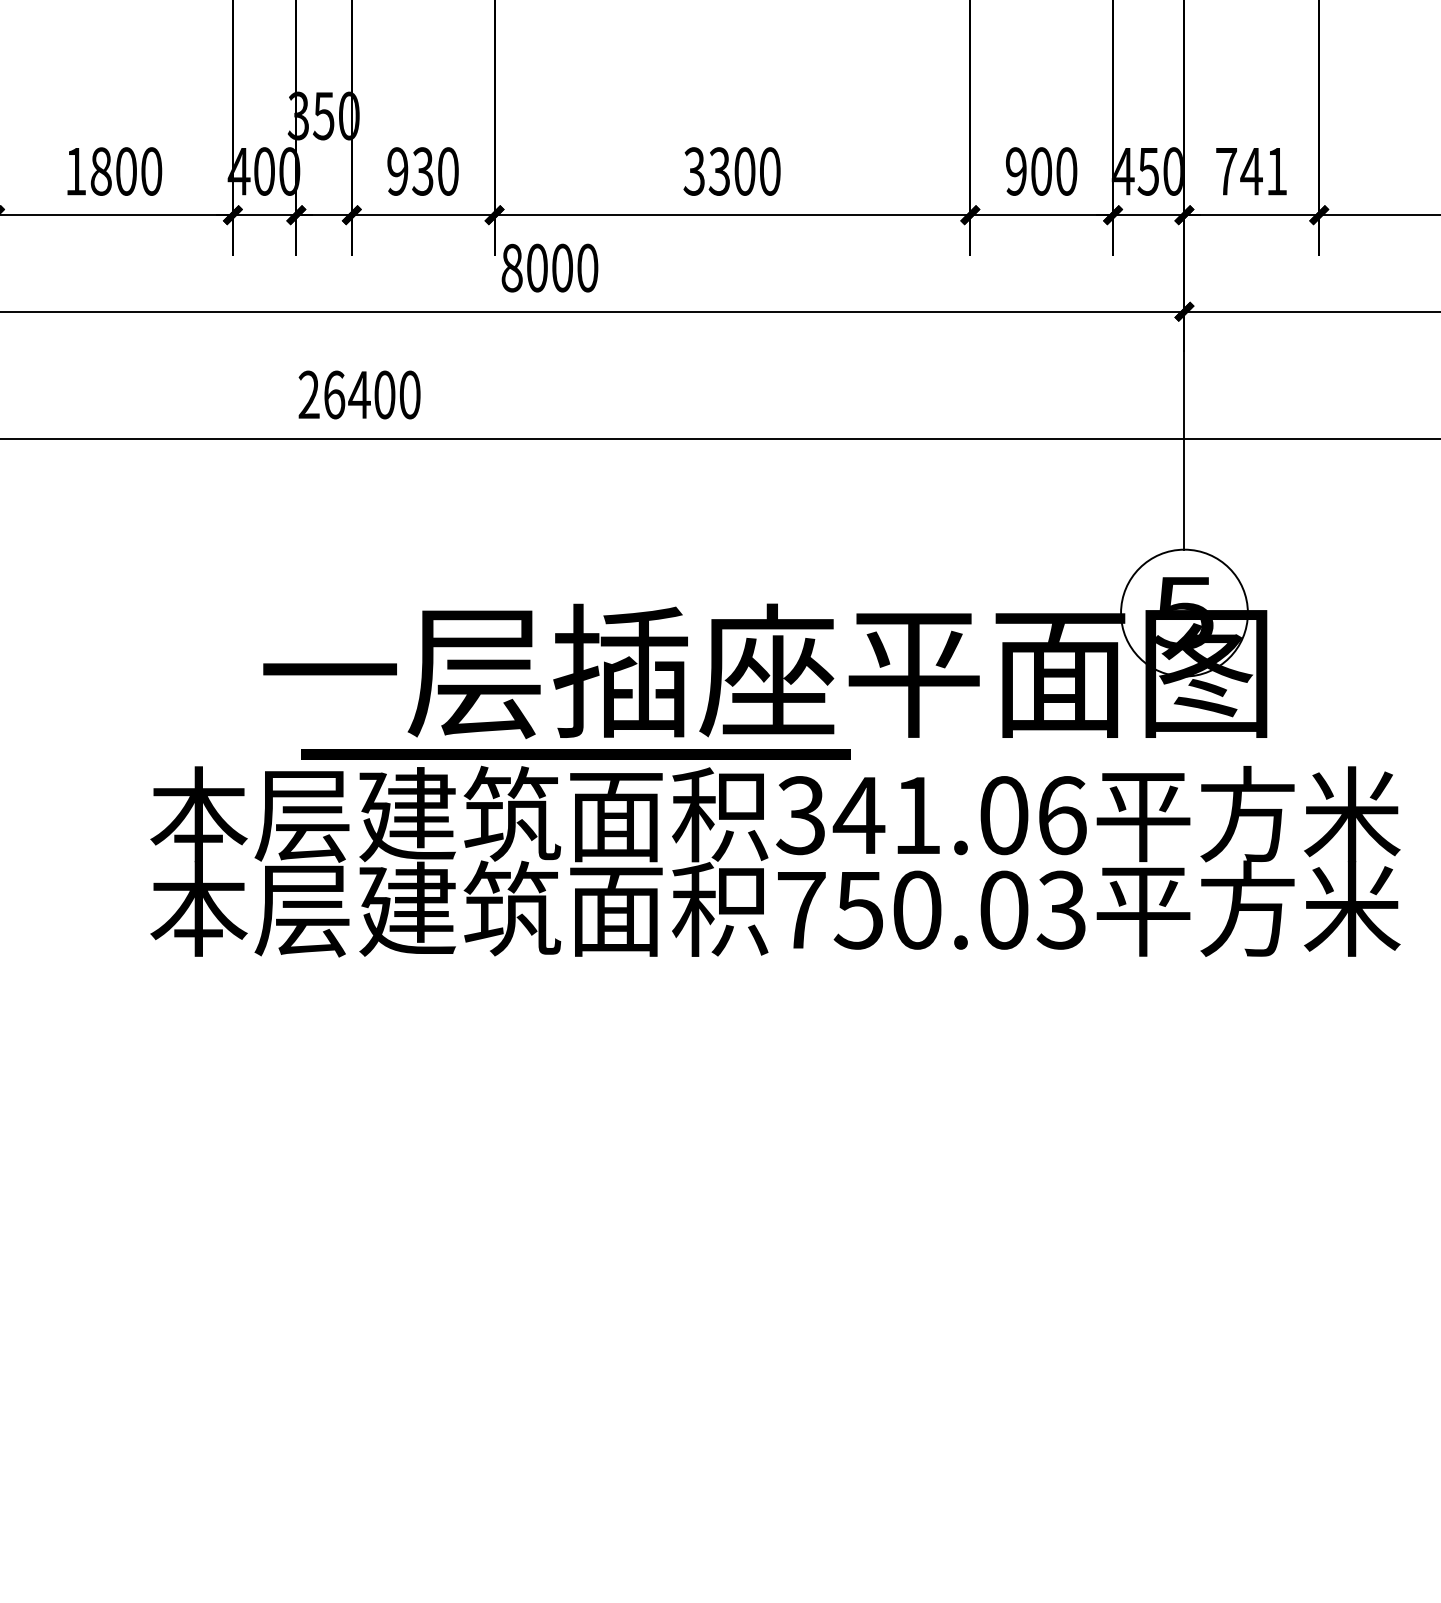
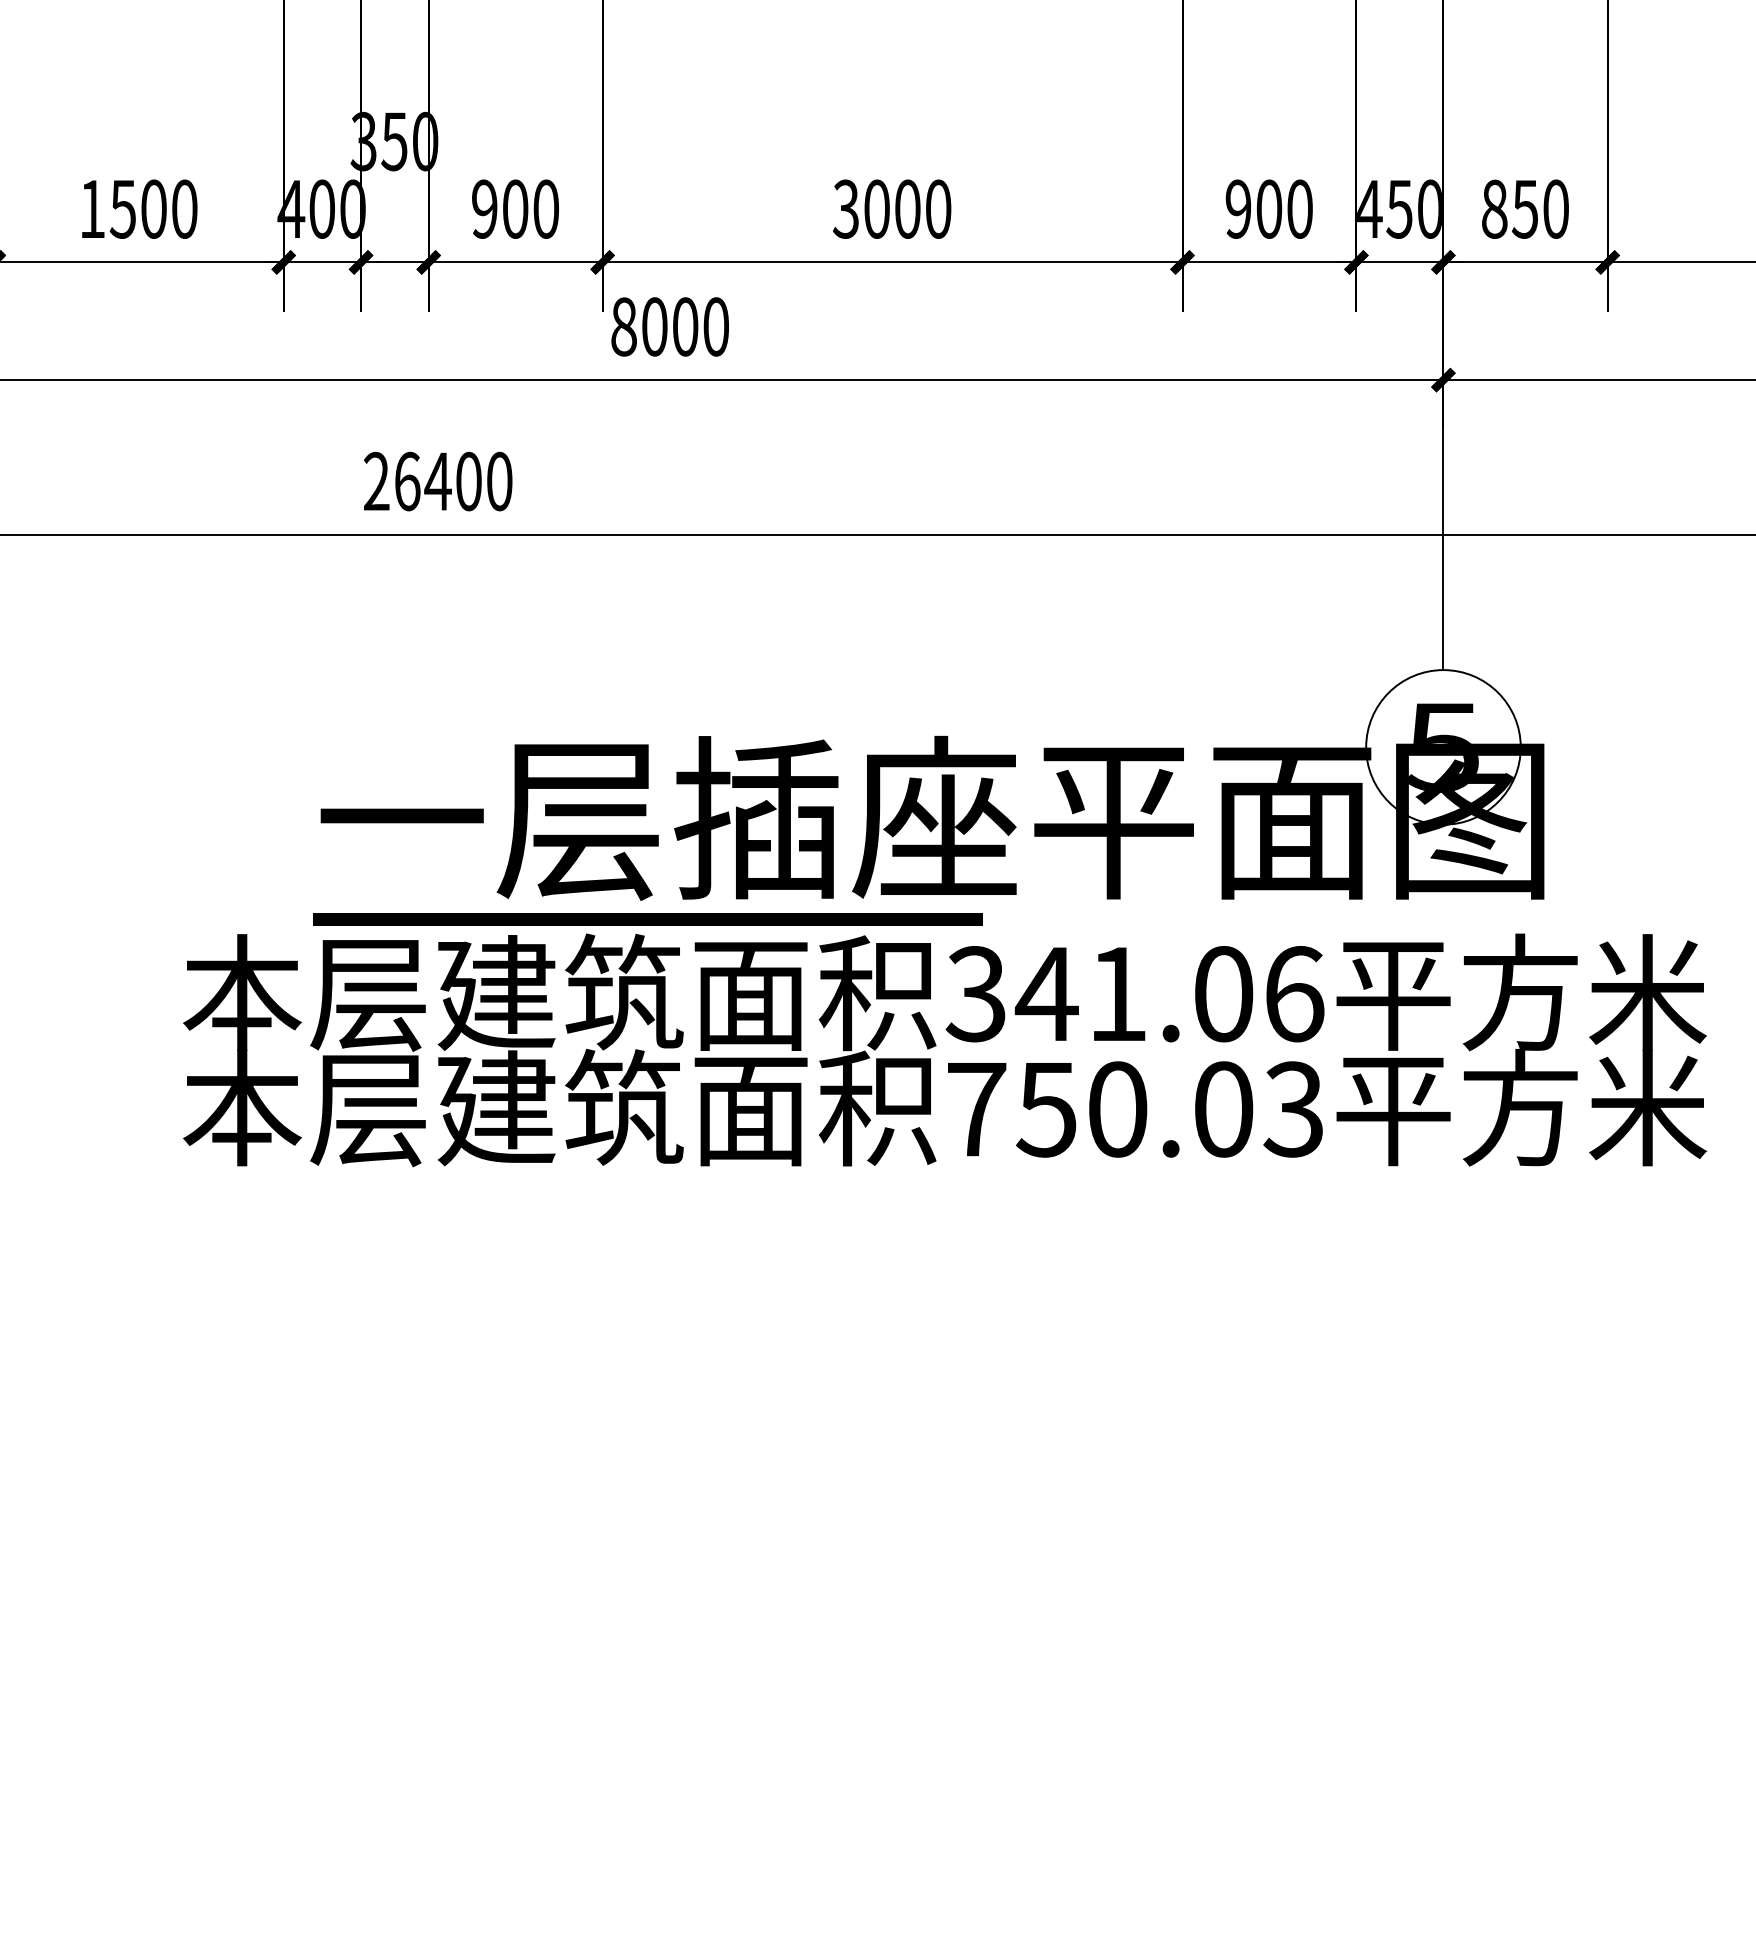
text: (100, 170) -> (122, 208), 1800 -> 1500
text: (423, 170) -> (515, 208), 930 -> 900
text: (719, 170) -> (876, 208), 3300 -> 3000
text: (1251, 170) -> (1525, 208), 741 -> 850
line: (575, 754) -> (647, 919), moved

